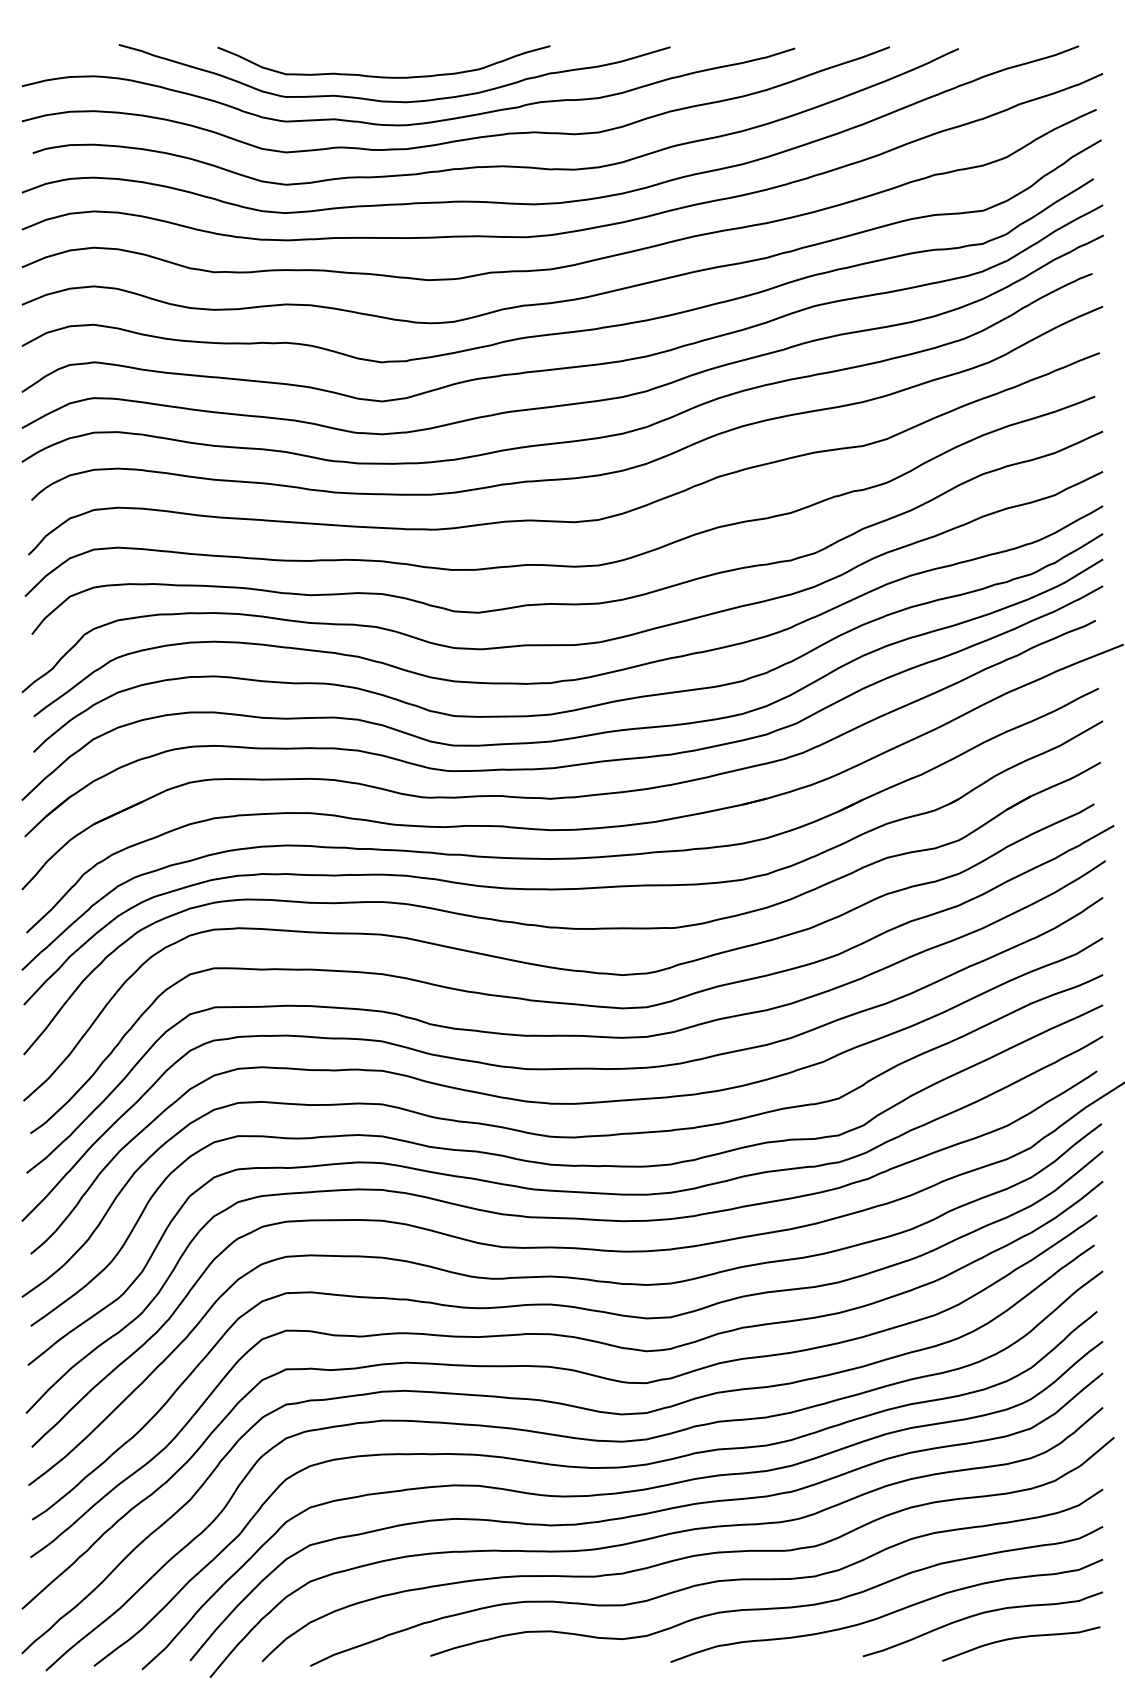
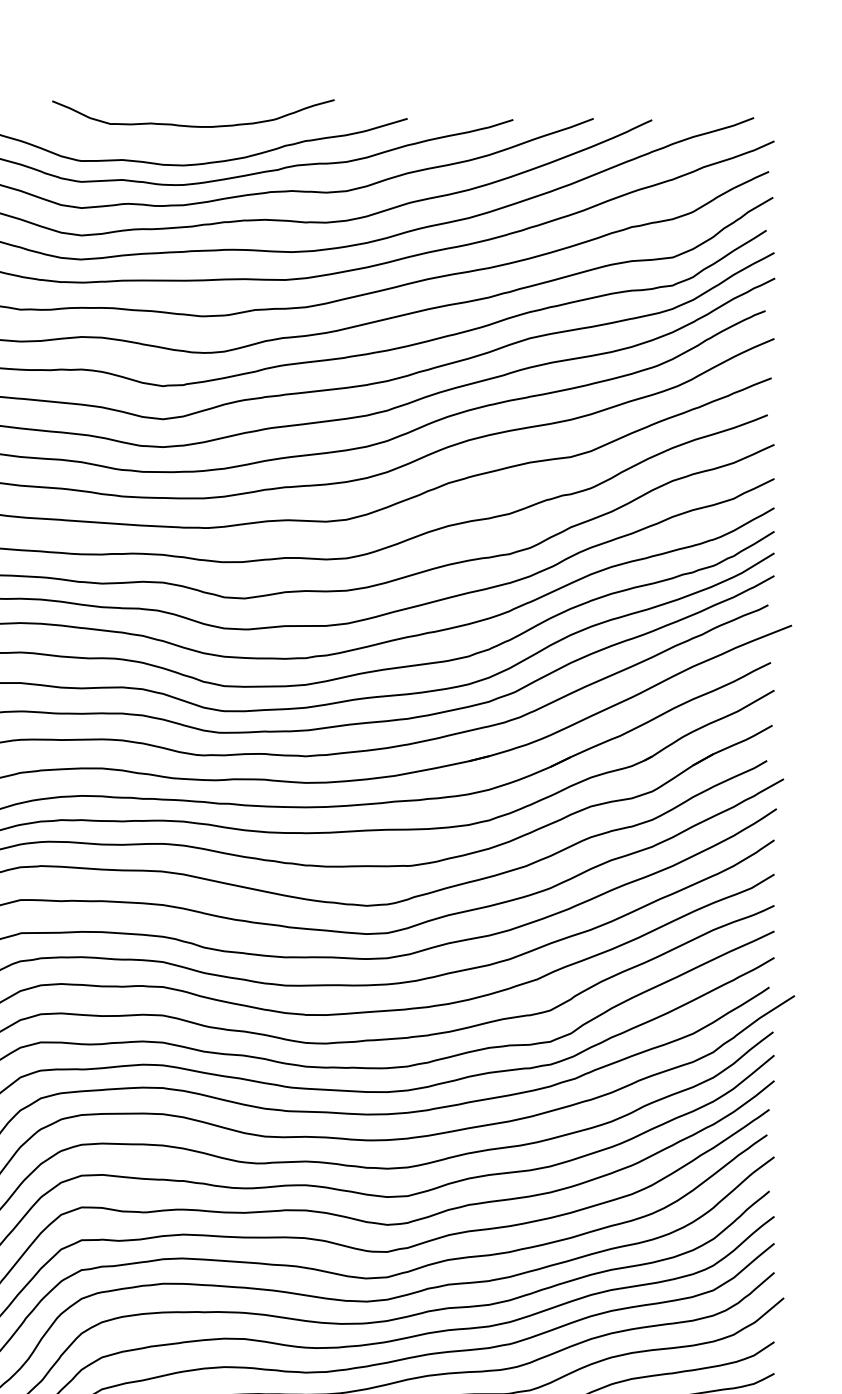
curve: (383, 76) -> (192, 125), moved

